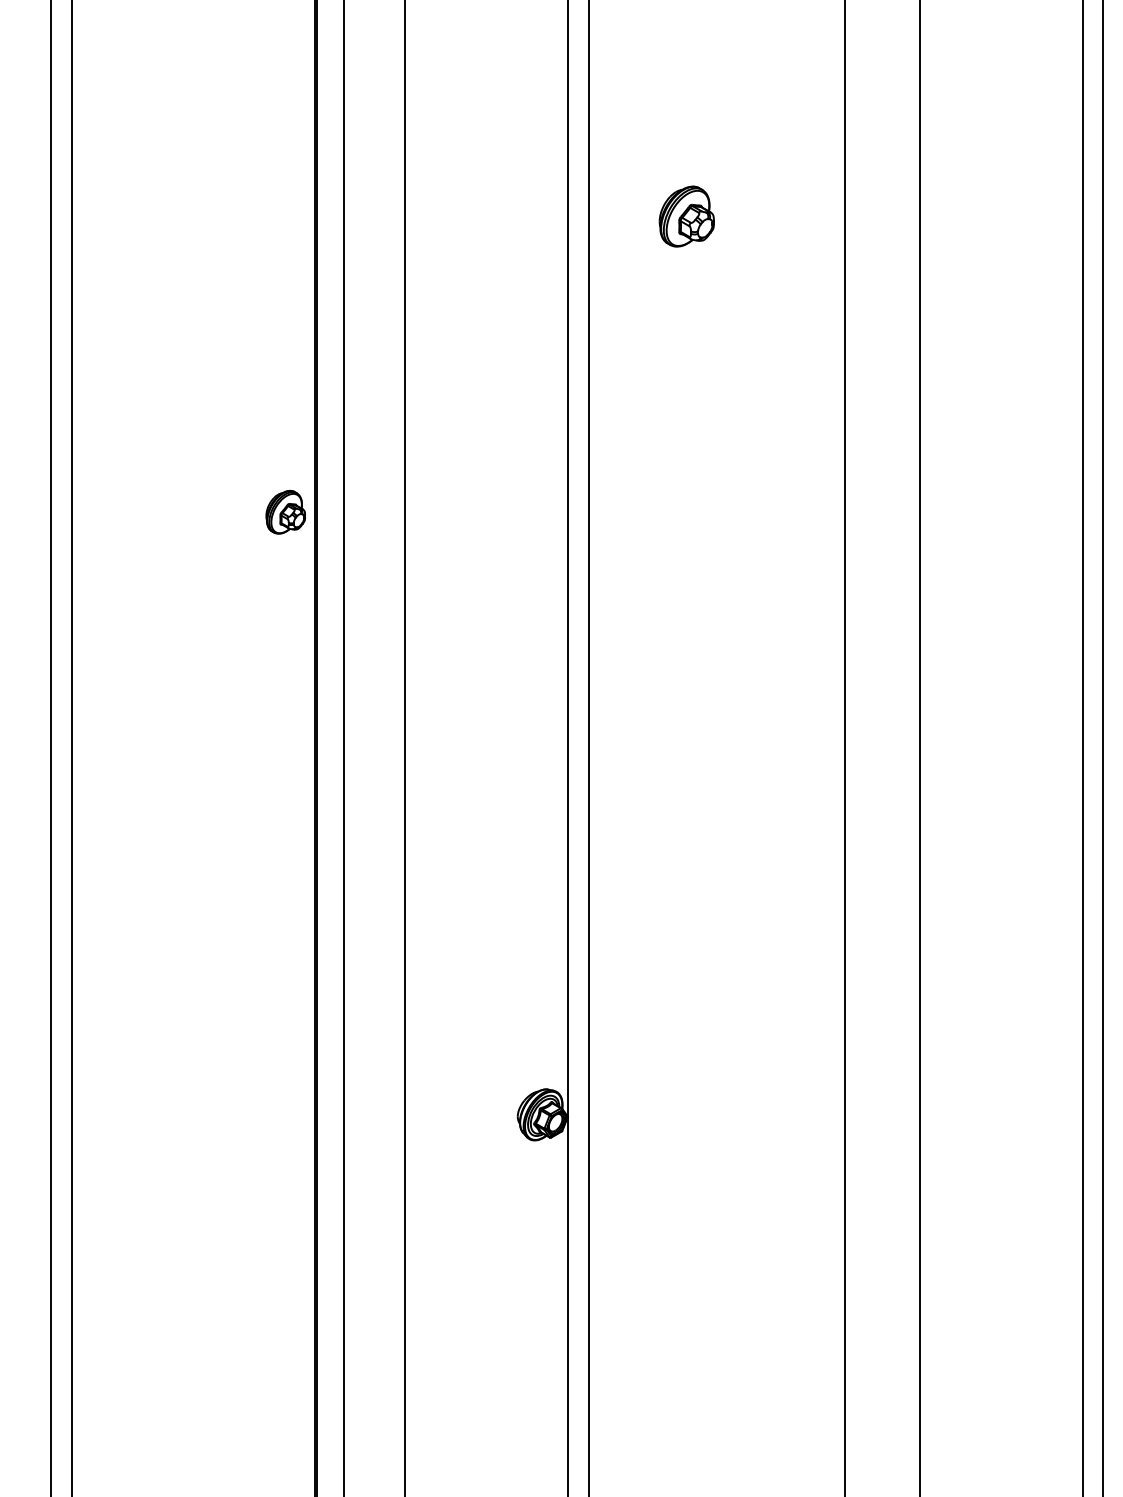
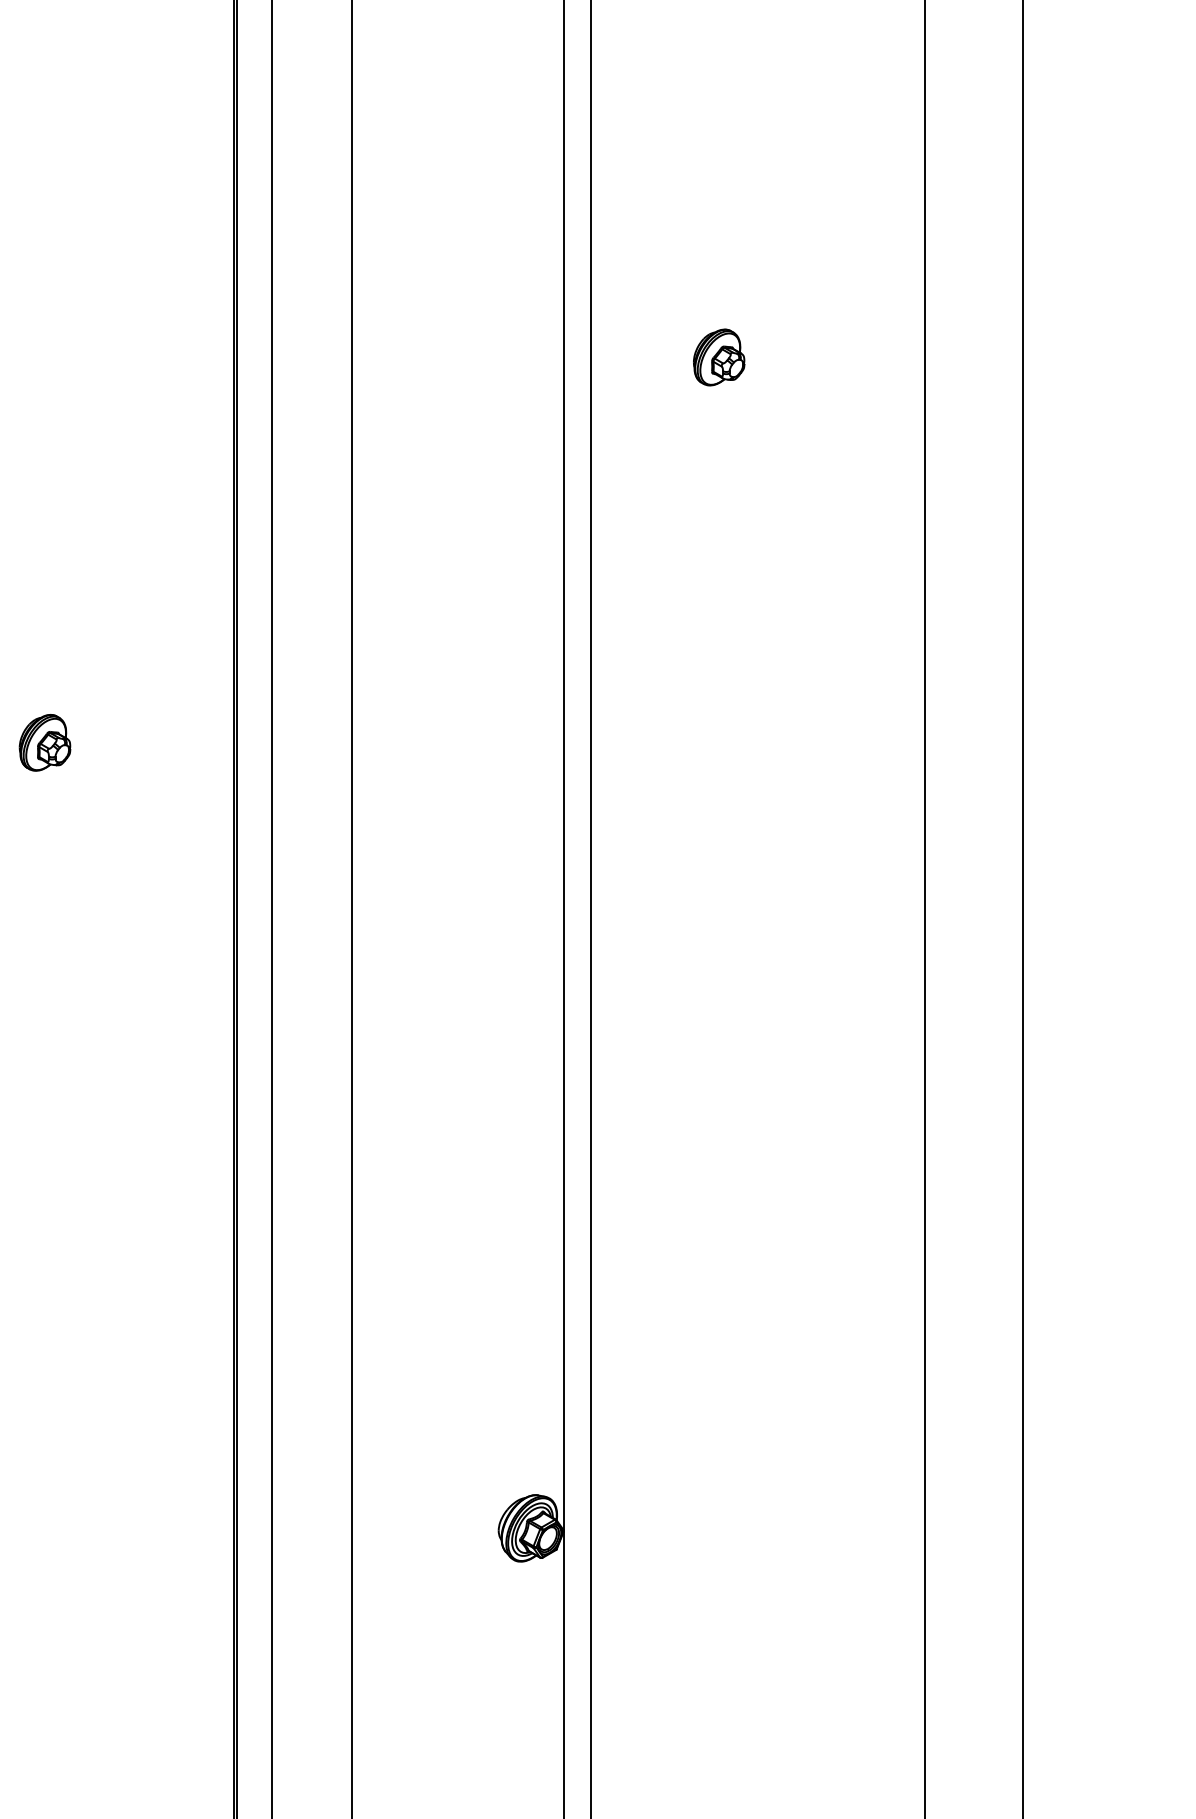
part: (686, 216) -> (718, 357), size x0.71
part: (285, 512) -> (44, 743), moved

